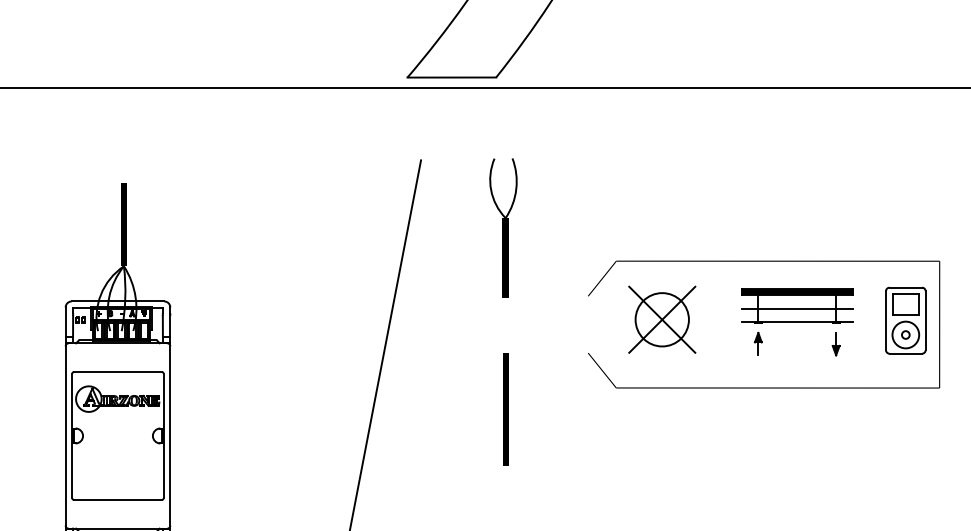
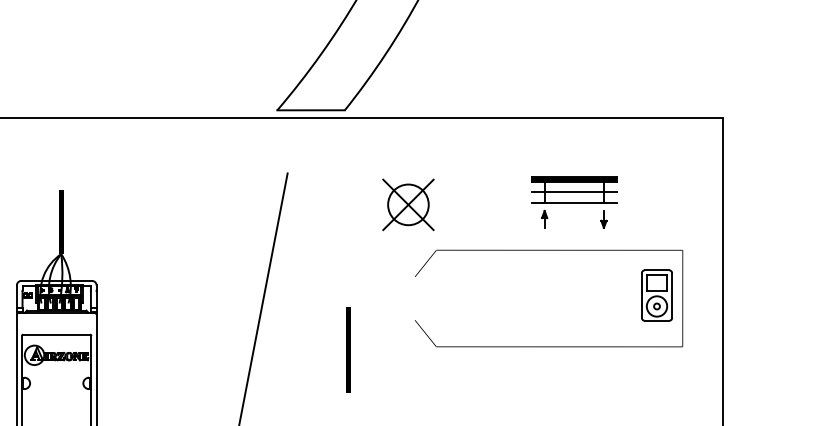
part: (503, 227) -> (350, 224), removed
part: (662, 319) -> (408, 204), moved
part: (797, 321) -> (574, 202), moved
line: (506, 408) -> (348, 349), moved

